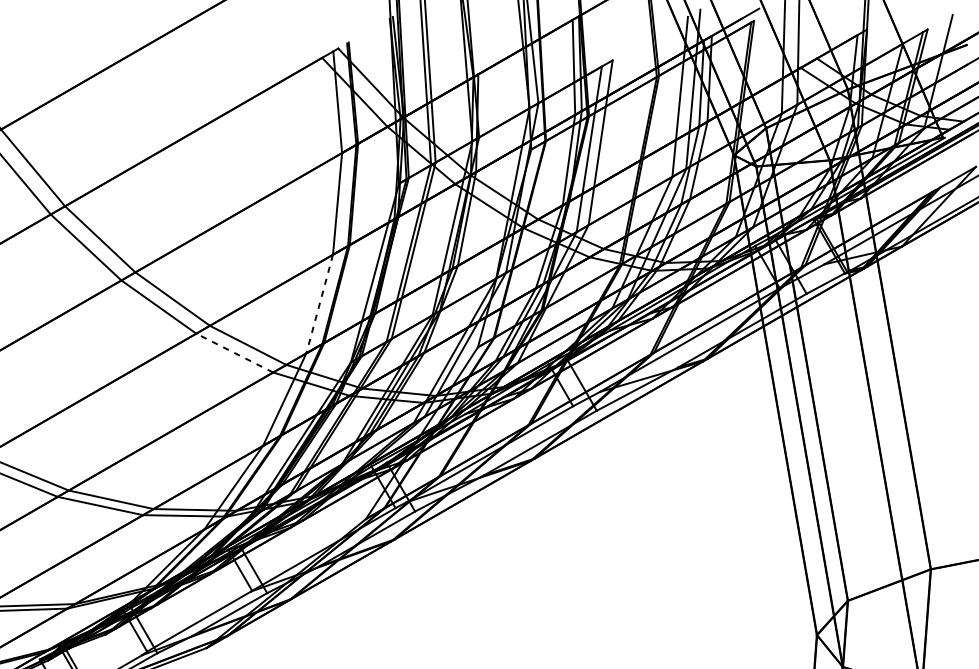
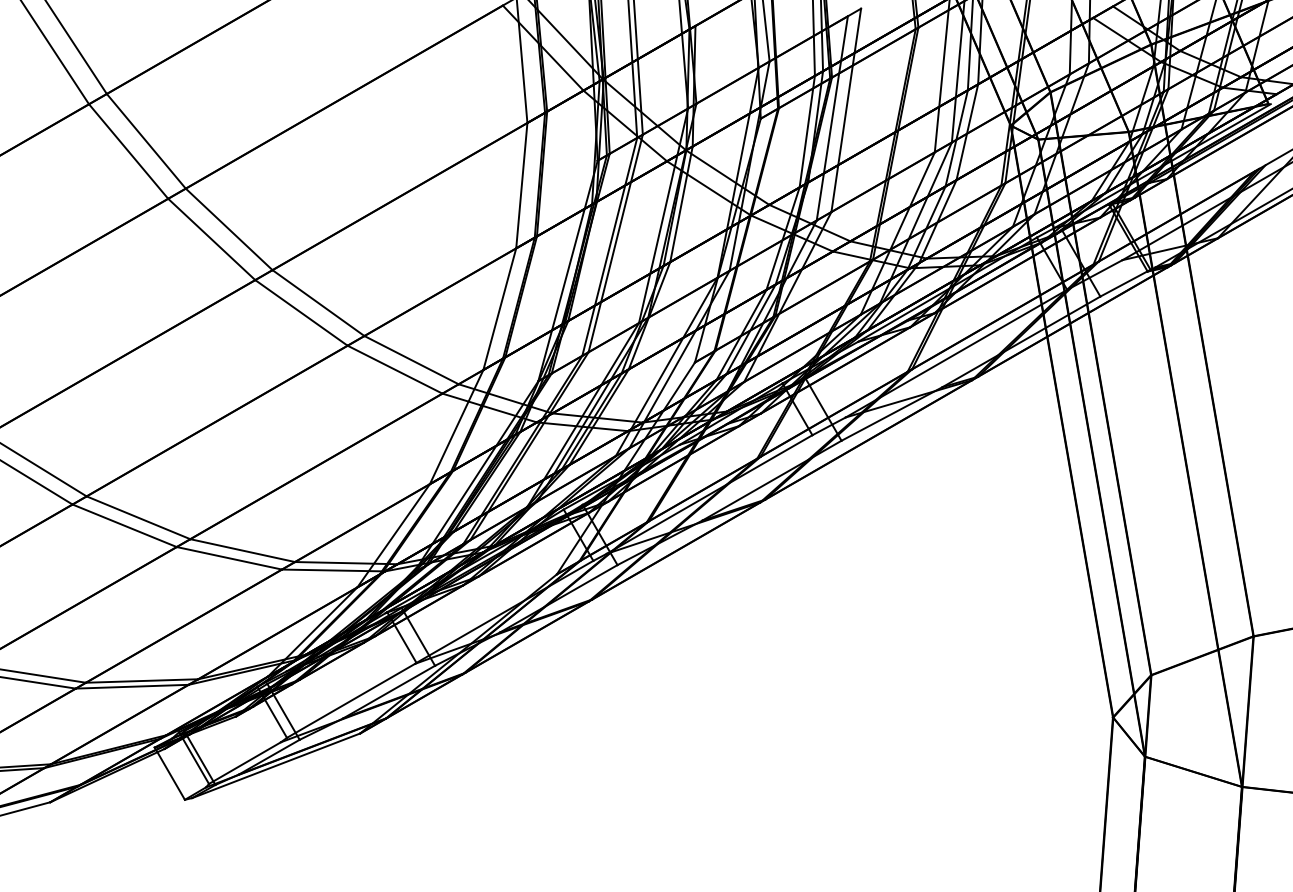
line: (319, 304) -> (499, 309), dashed -> solid
line: (234, 352) -> (394, 369), dashed -> solid

